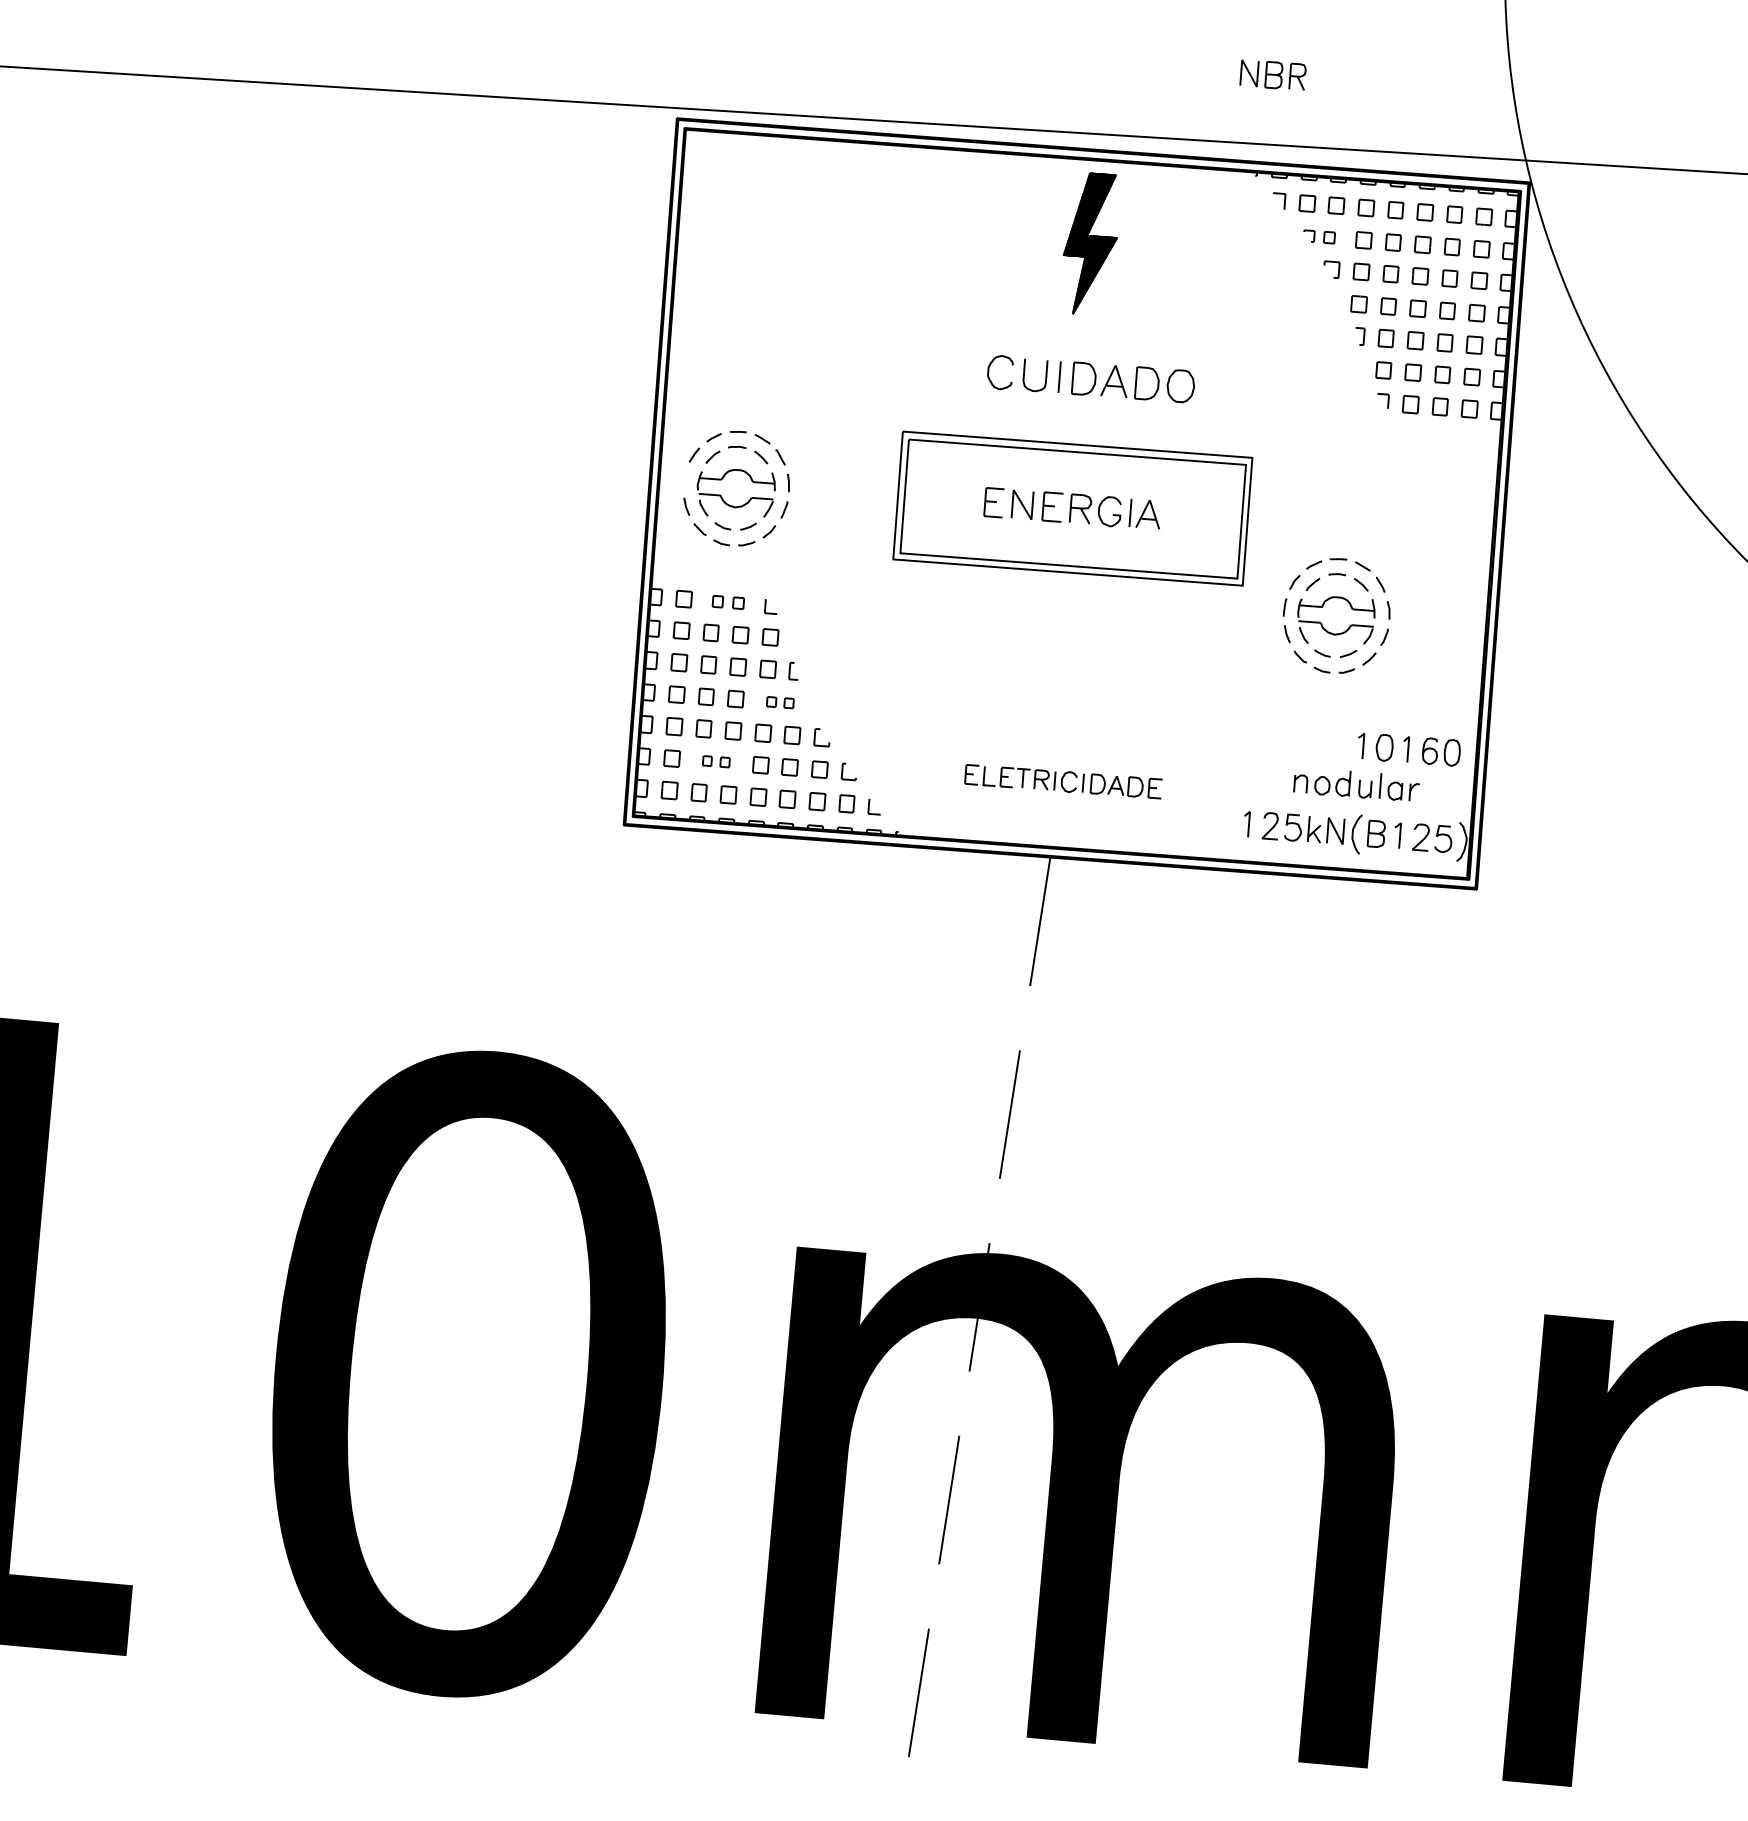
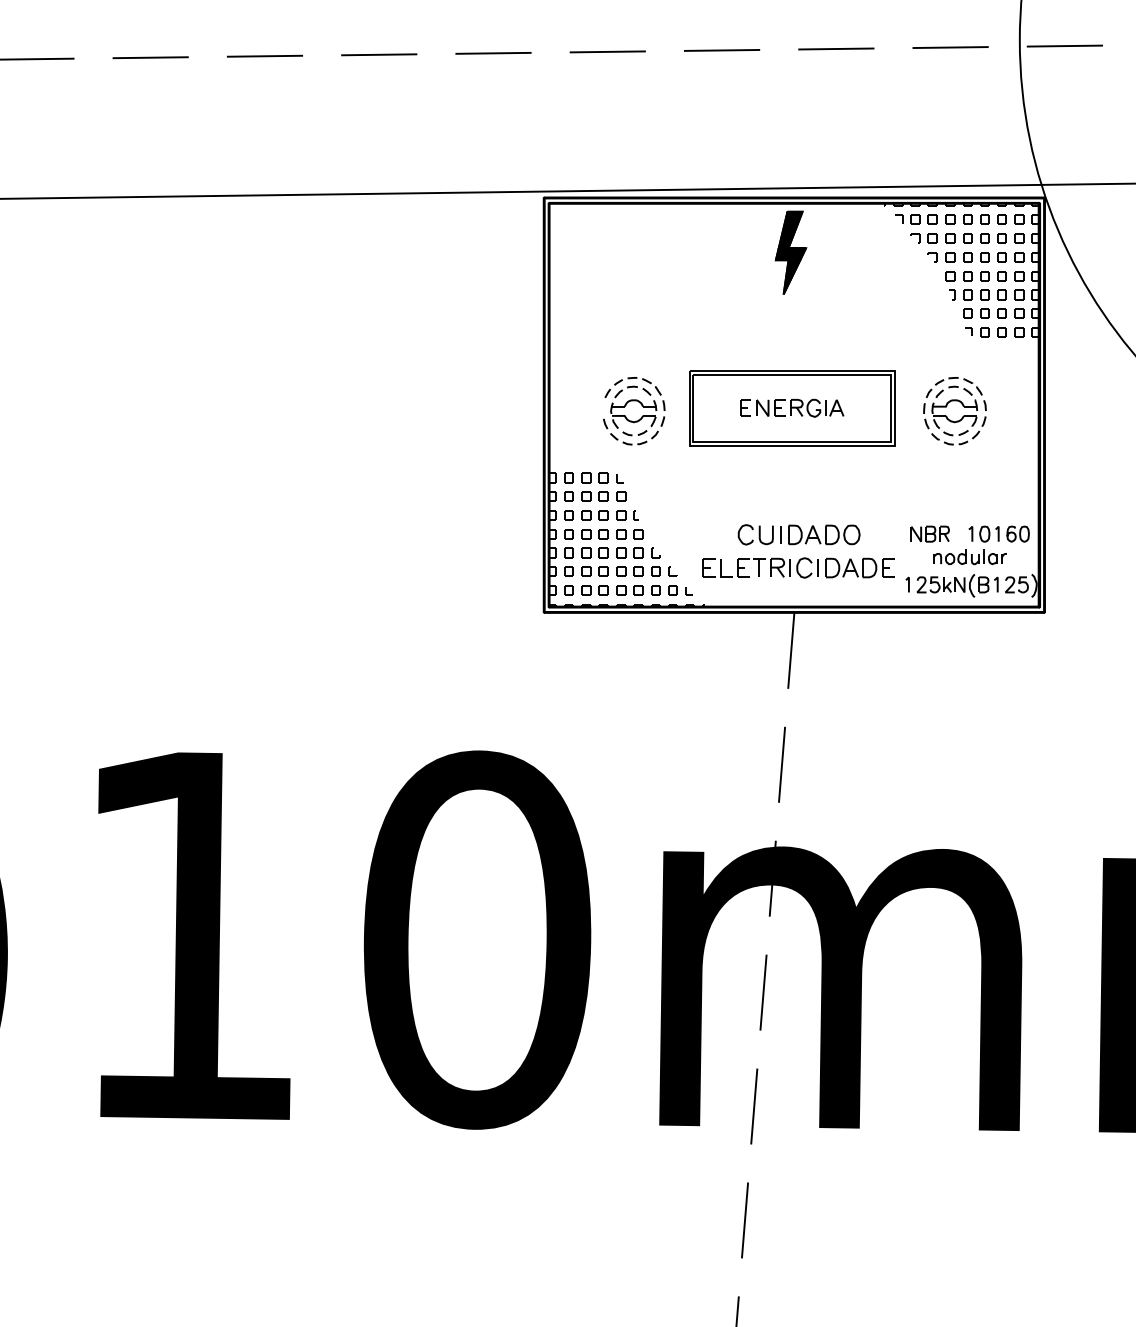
part: (1272, 73) -> (929, 533), moved
part: (1318, 236) -> (923, 238), size x1.43
part: (1090, 378) -> (798, 534), moved
part: (748, 498) -> (641, 416), moved
part: (727, 601) -> (594, 477), size x1.43
part: (1324, 606) -> (947, 406), moved
part: (779, 702) -> (629, 534), size x1.67
part: (715, 761) -> (594, 571), size x1.67
part: (1063, 780) -> (798, 567), size x1.67

